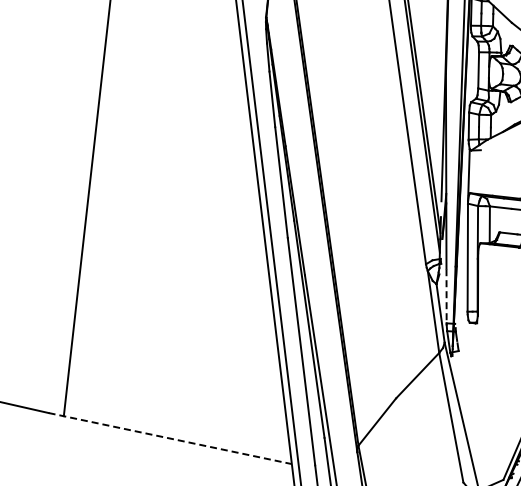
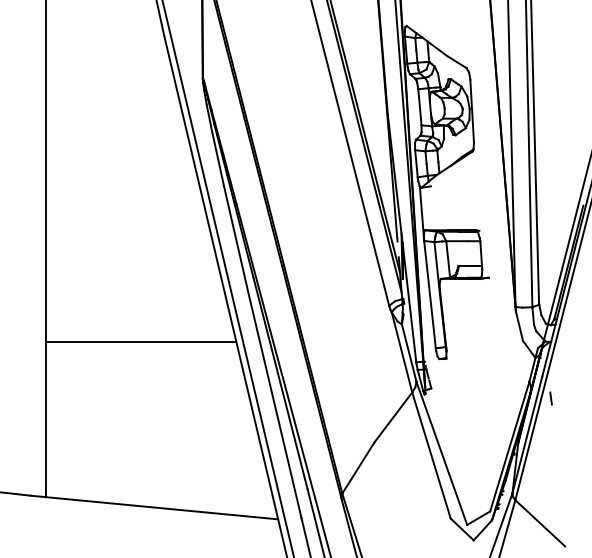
line: (175, 273) -> (141, 342), added
line: (446, 296) -> (413, 335), dashed -> solid
line: (170, 438) -> (154, 507), dashed -> solid

